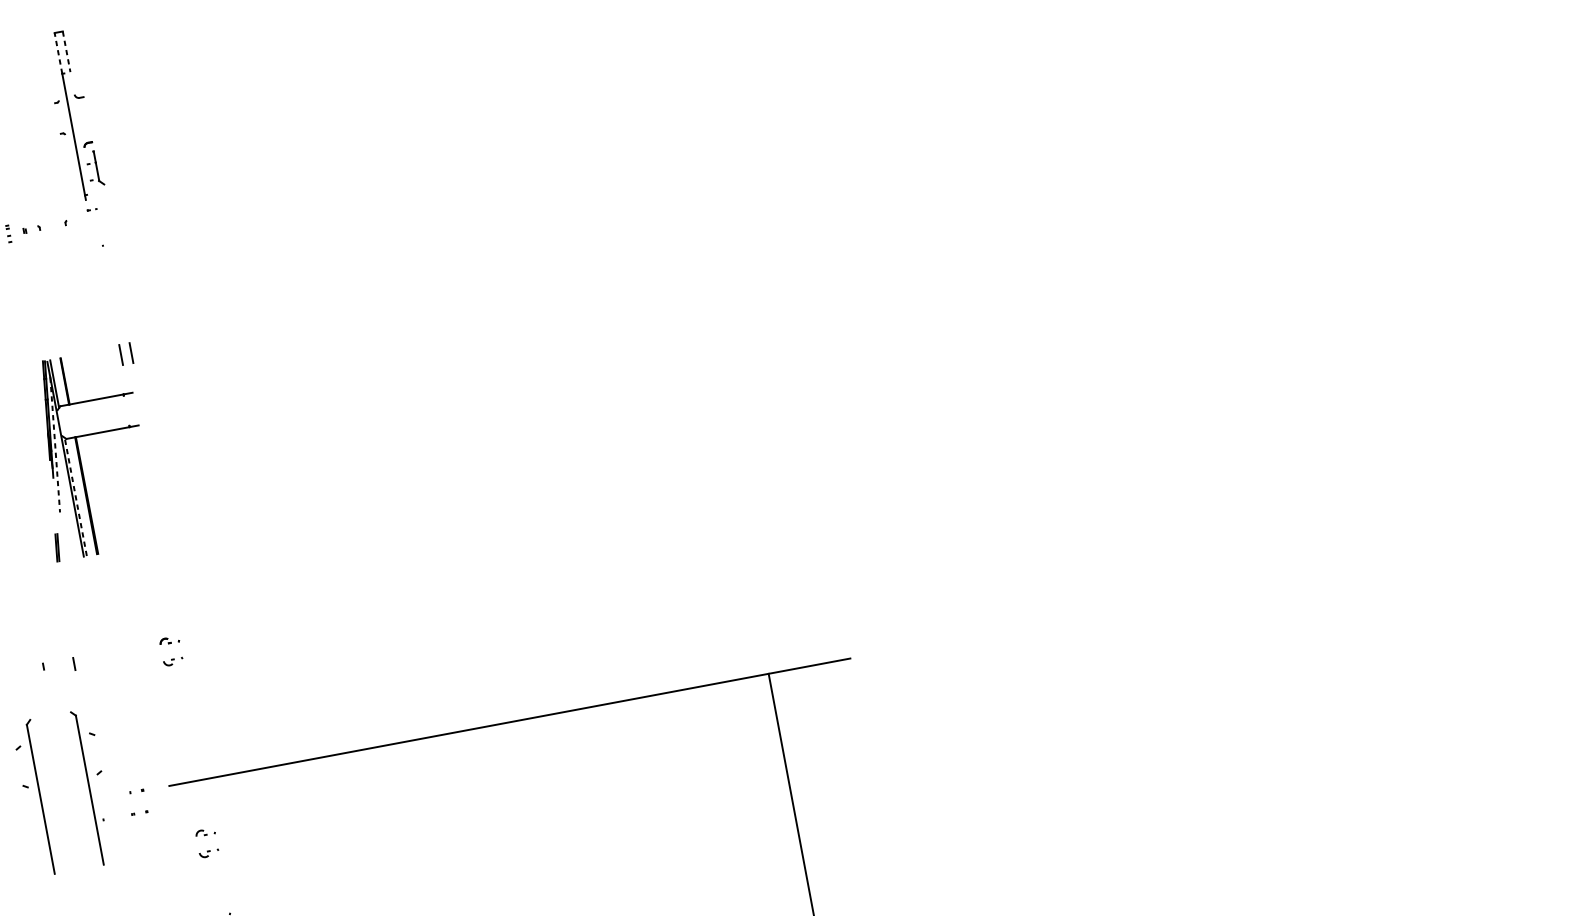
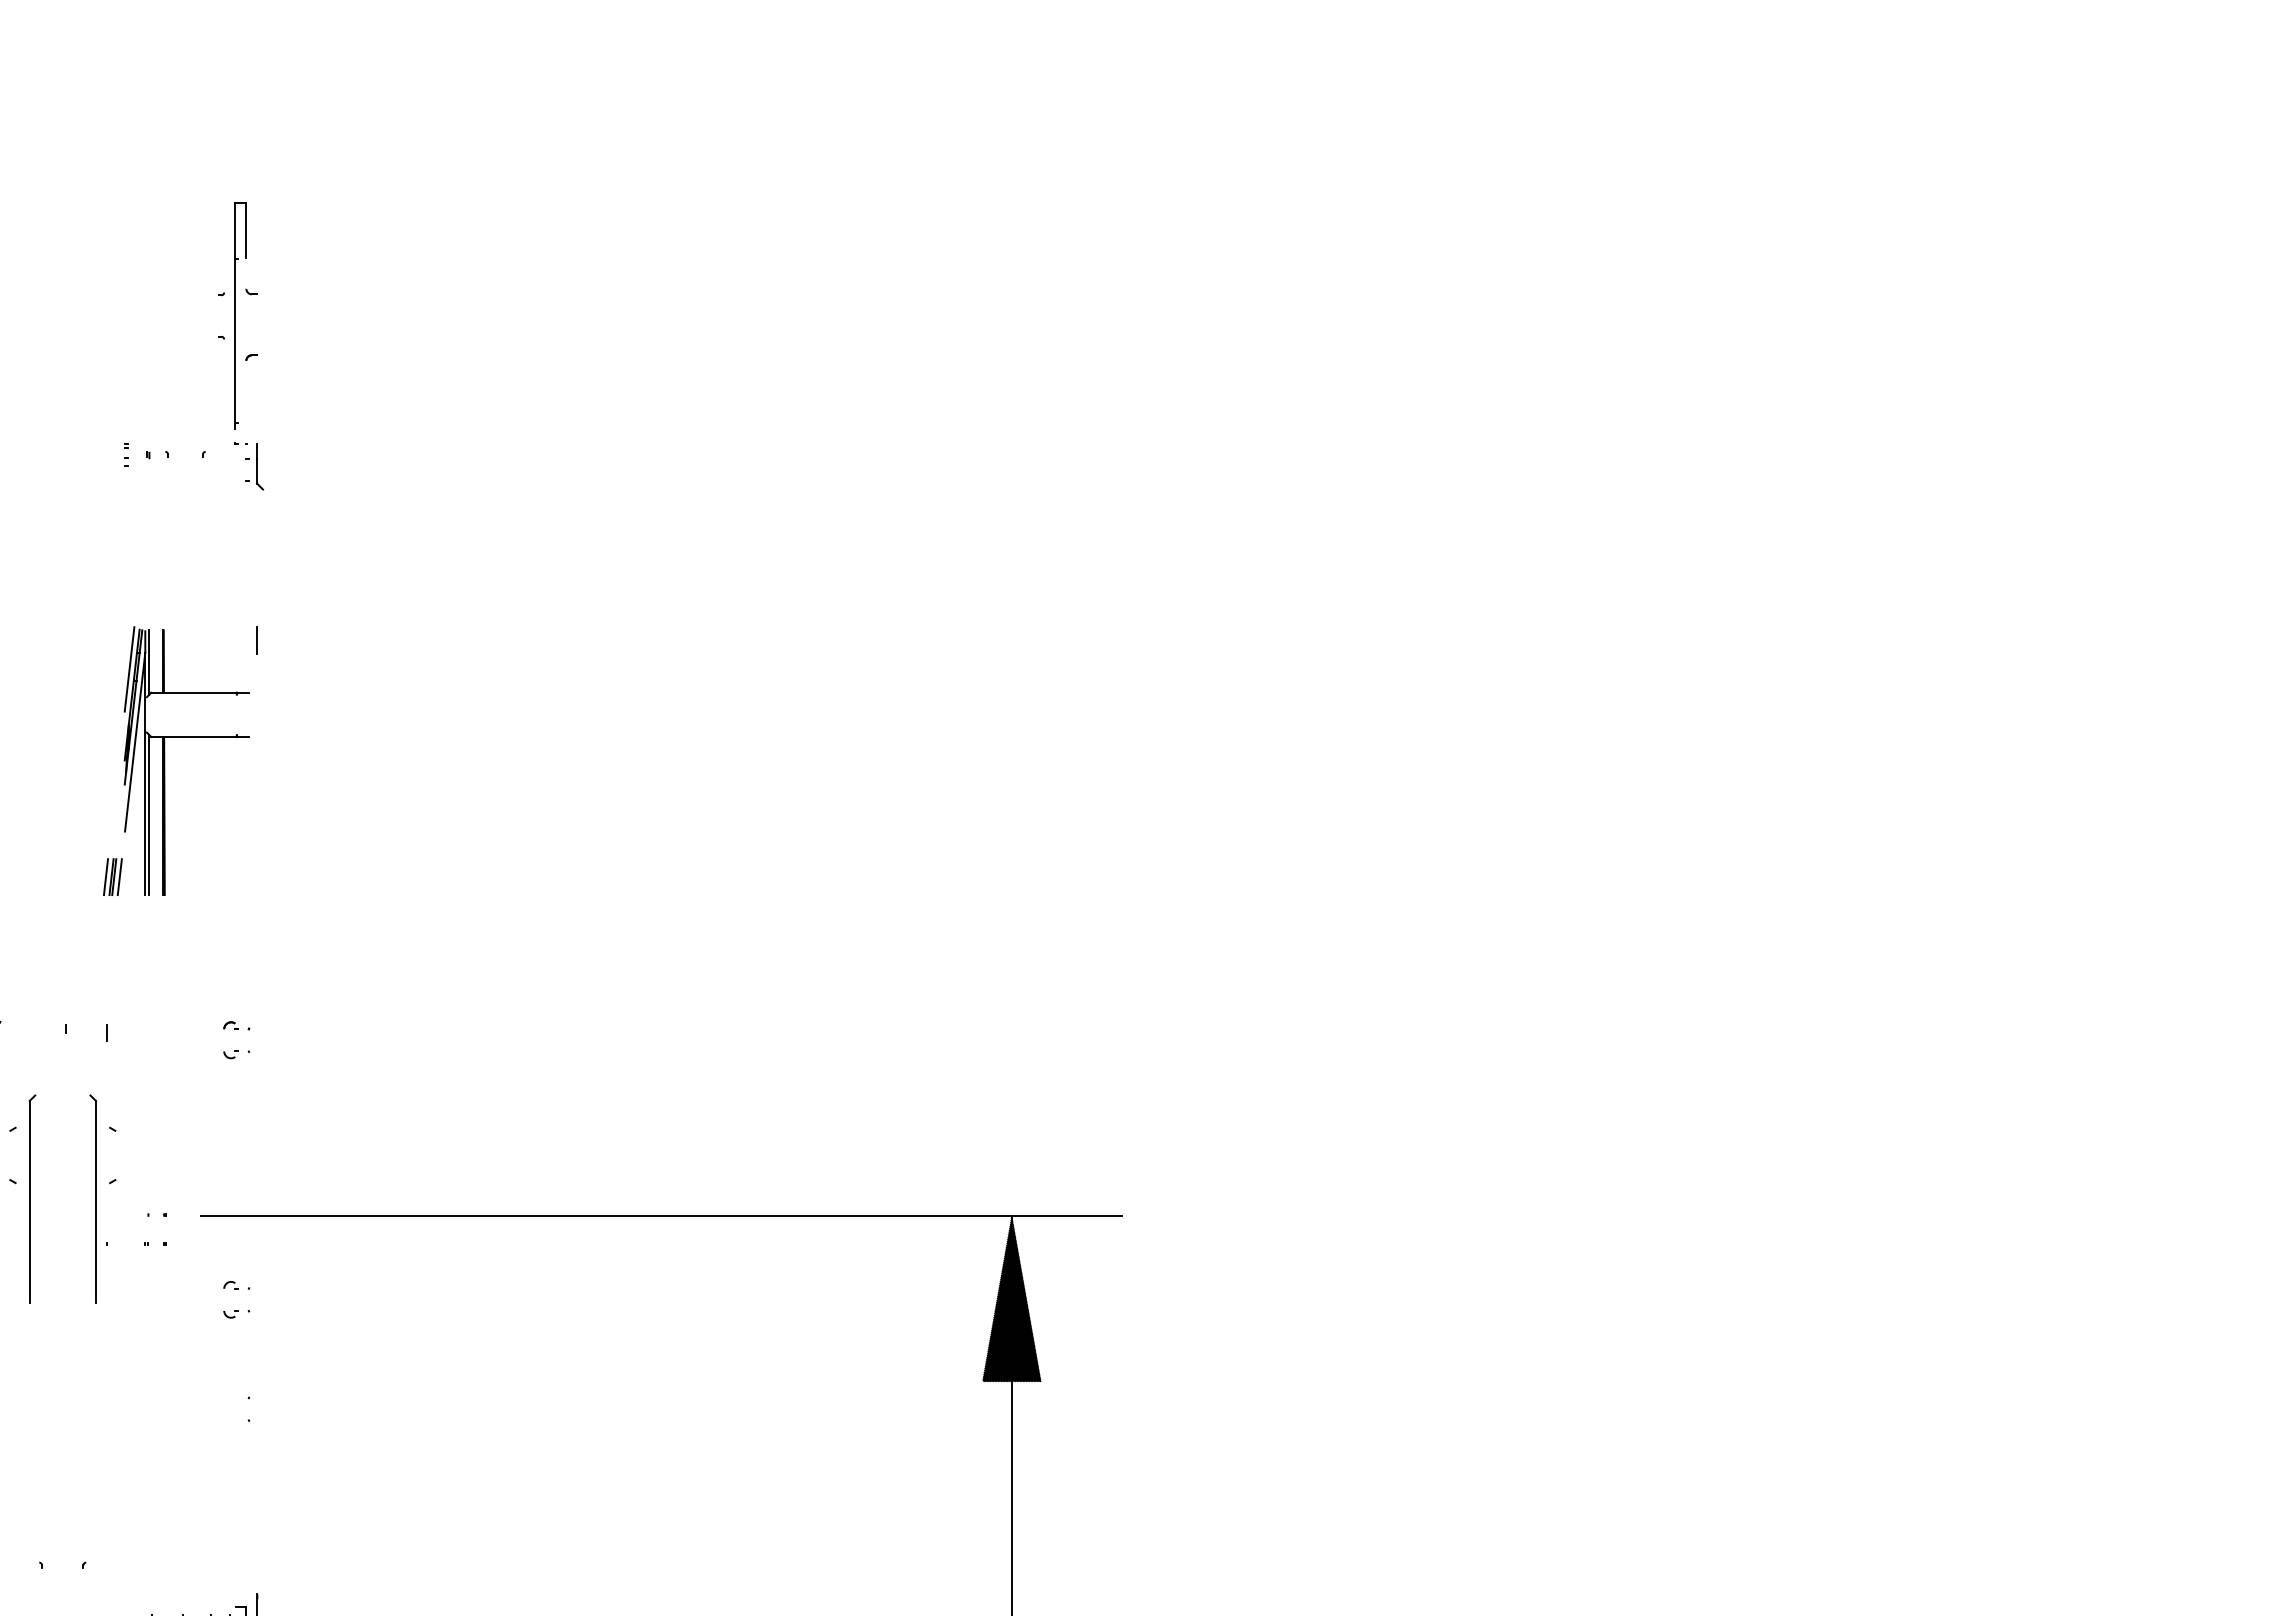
line: (66, 52) -> (246, 231), dashed -> solid
line: (58, 53) -> (235, 231), dashed -> solid
part: (94, 168) -> (254, 466), moved
line: (120, 355) -> (242, 640), removed
line: (40, 392) -> (129, 669), added
line: (55, 445) -> (135, 742), dashed -> solid
line: (75, 497) -> (149, 815), dashed -> solid
line: (62, 547) -> (119, 877), added
line: (51, 549) -> (105, 877), added
hatch: (779, 735) -> (1011, 1299), added

